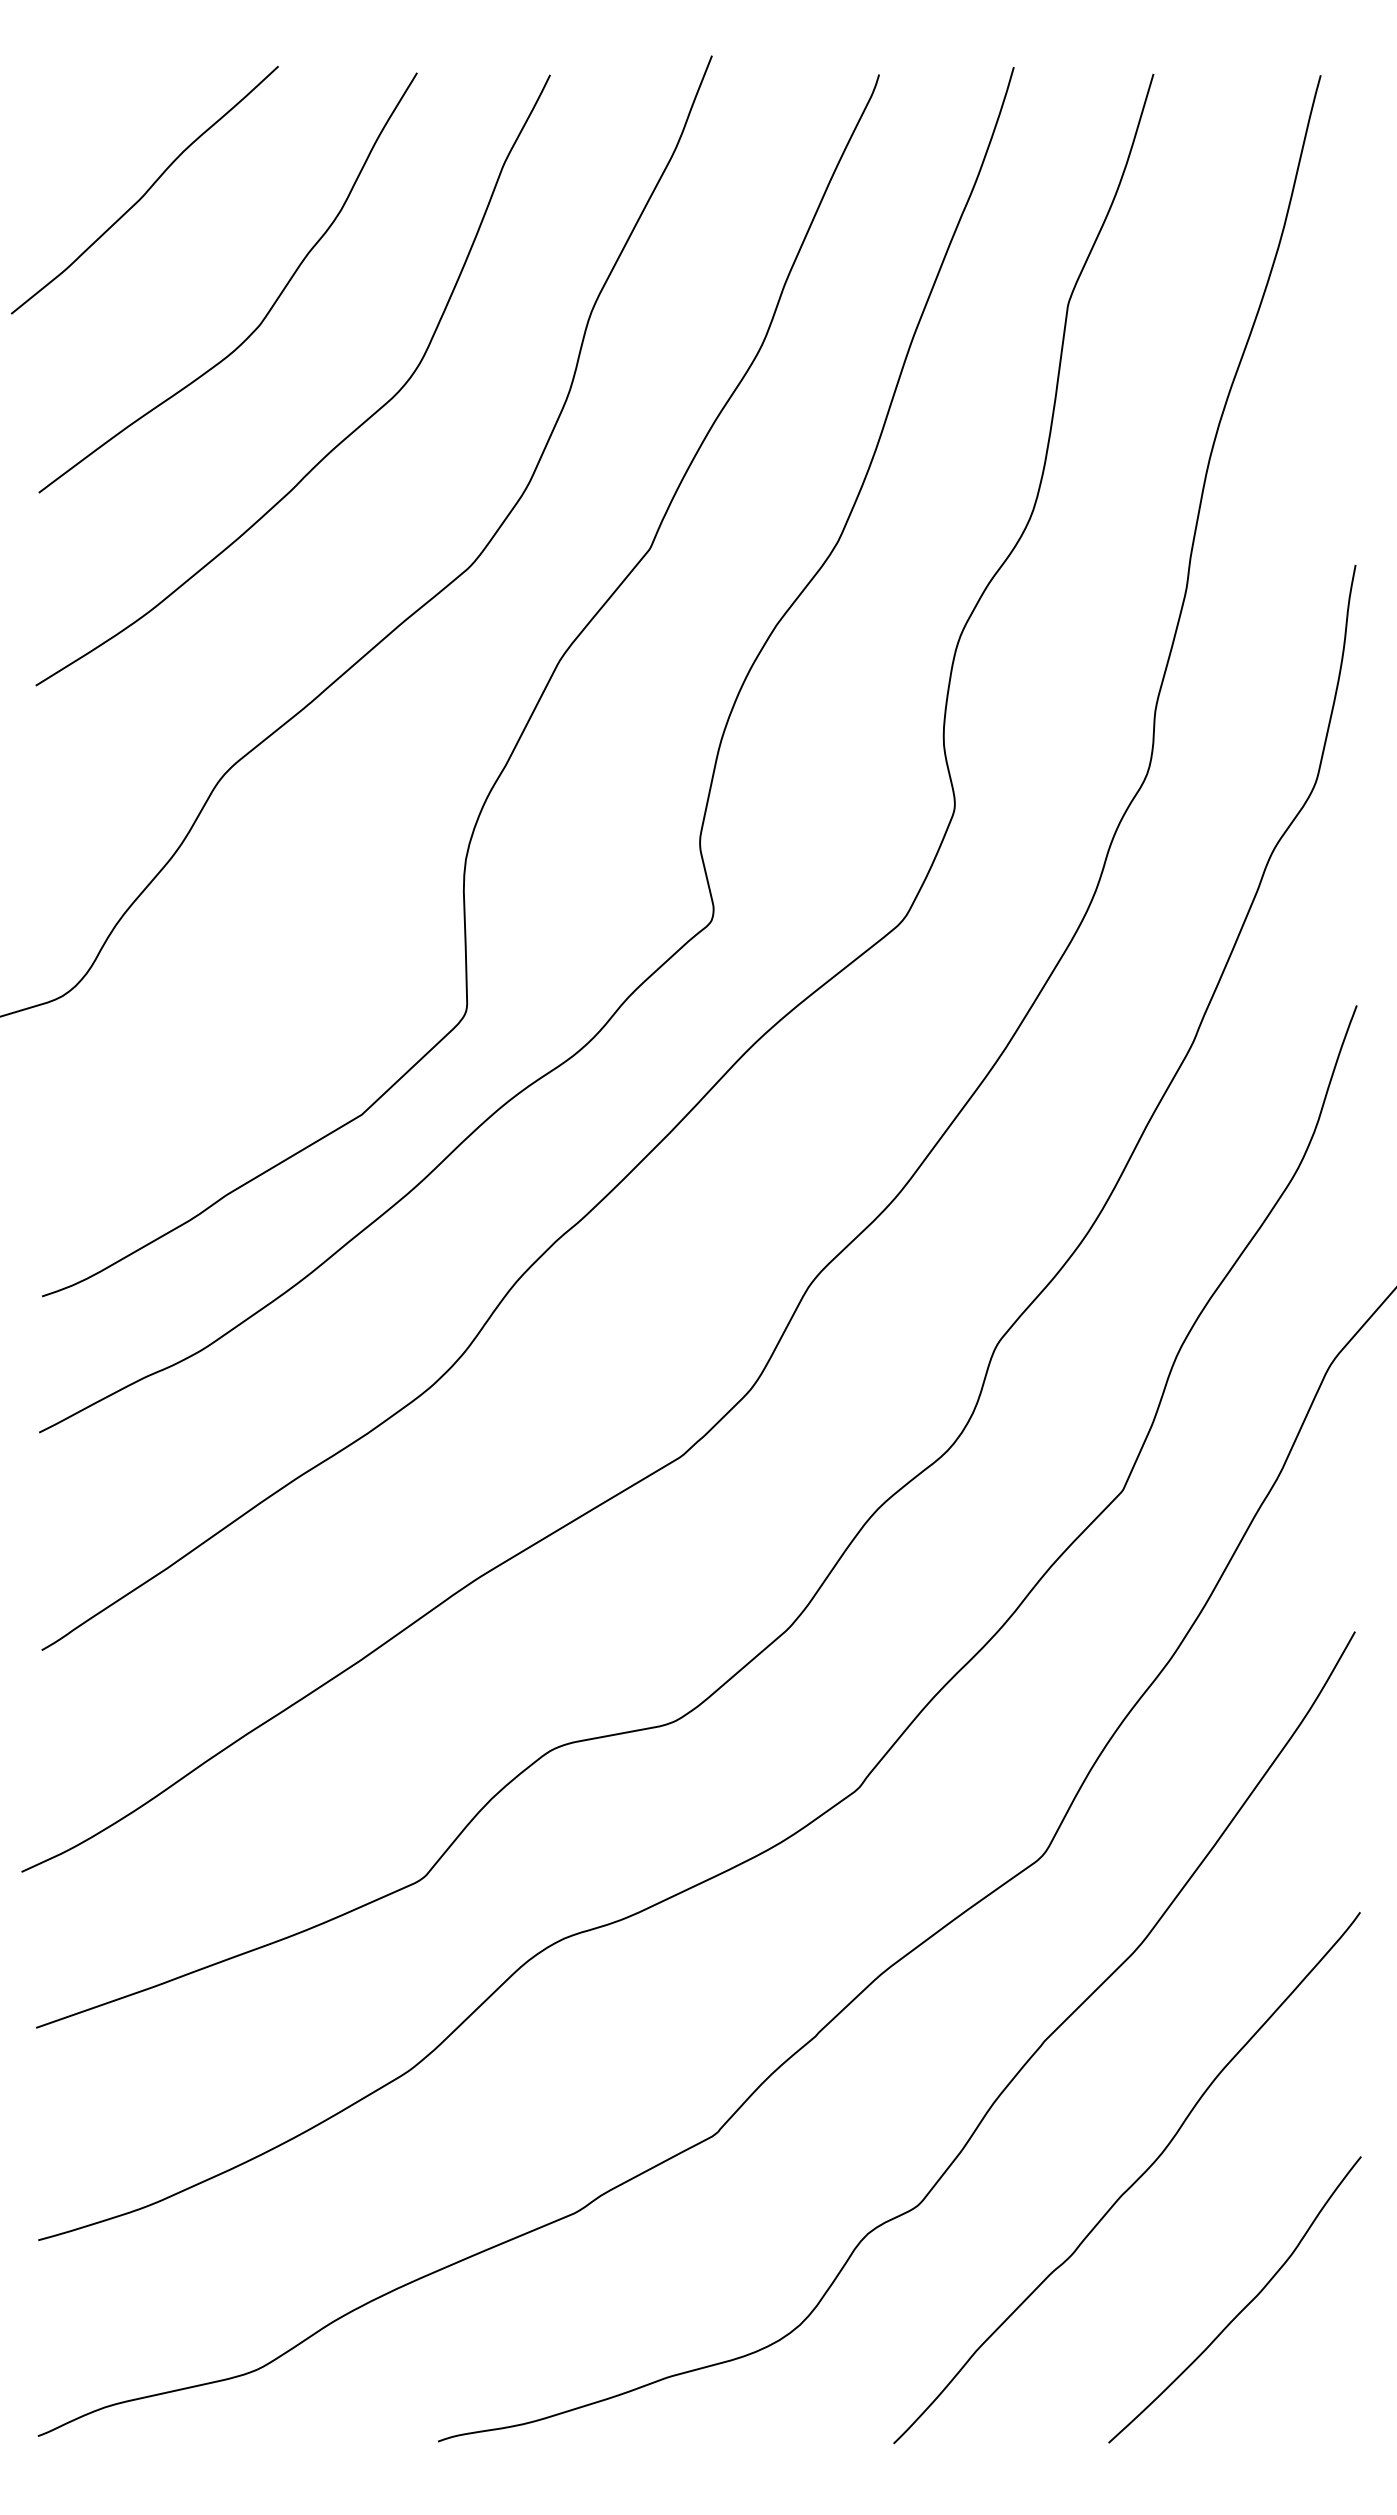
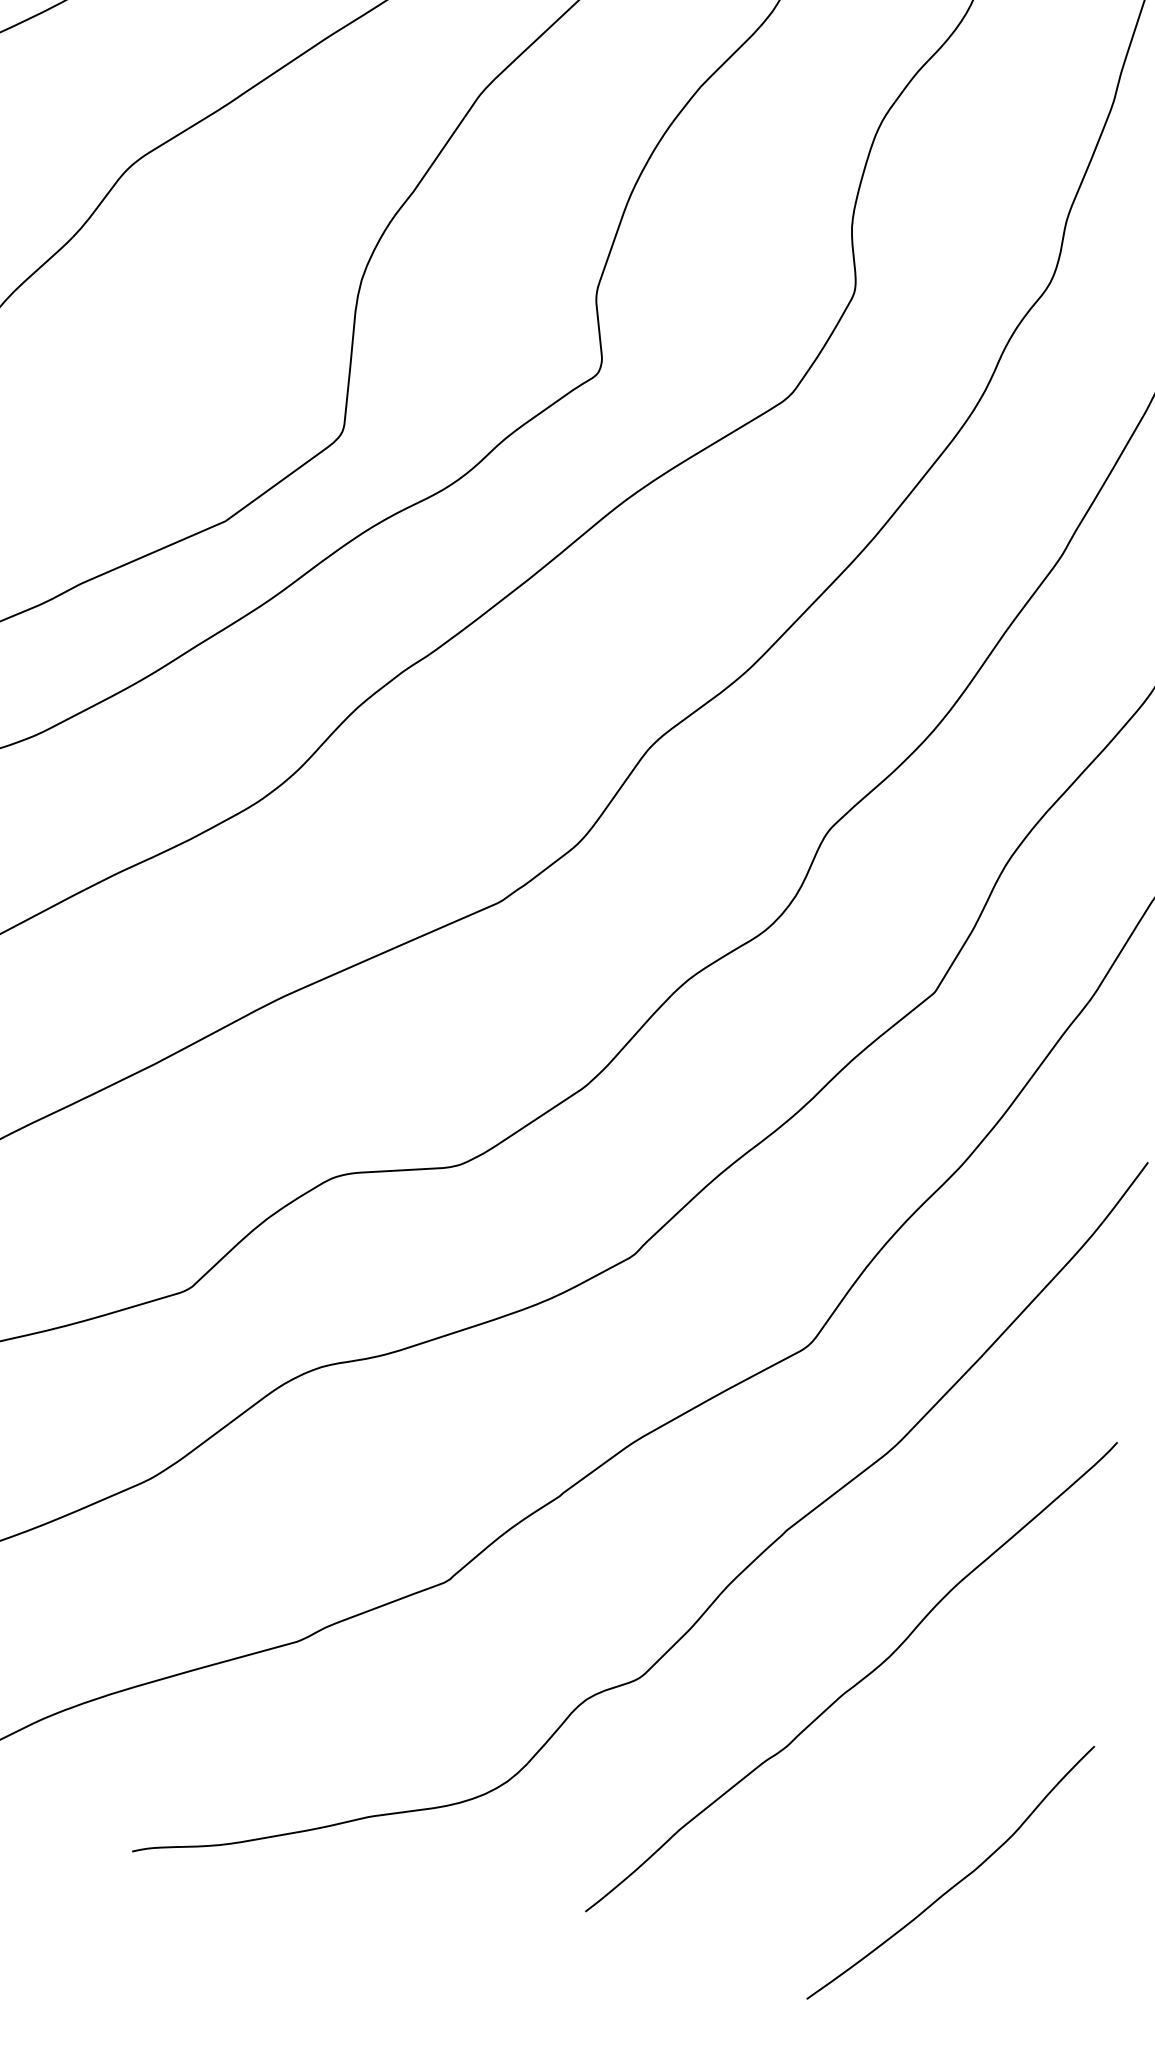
curve: (1243, 2307) -> (958, 1881), moved

